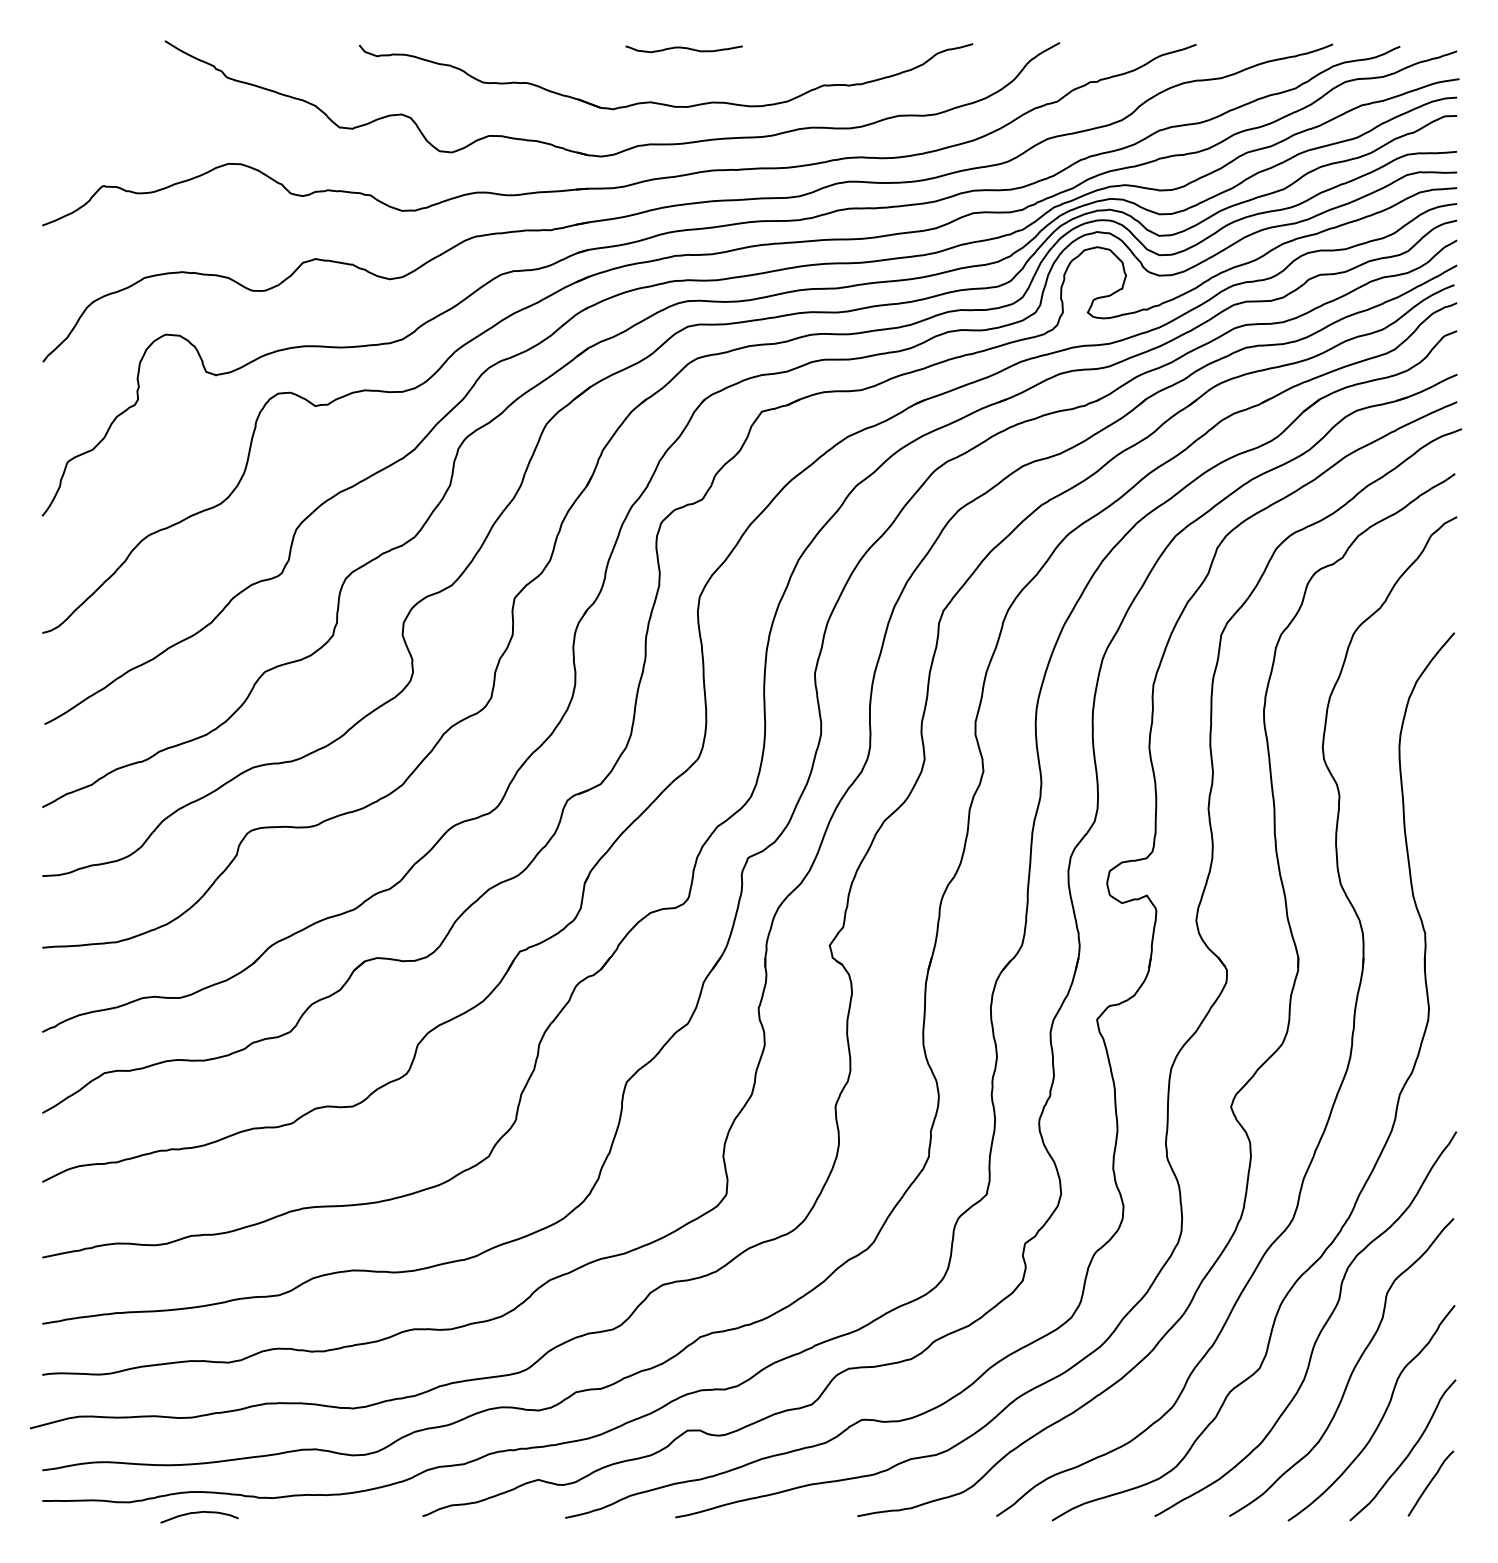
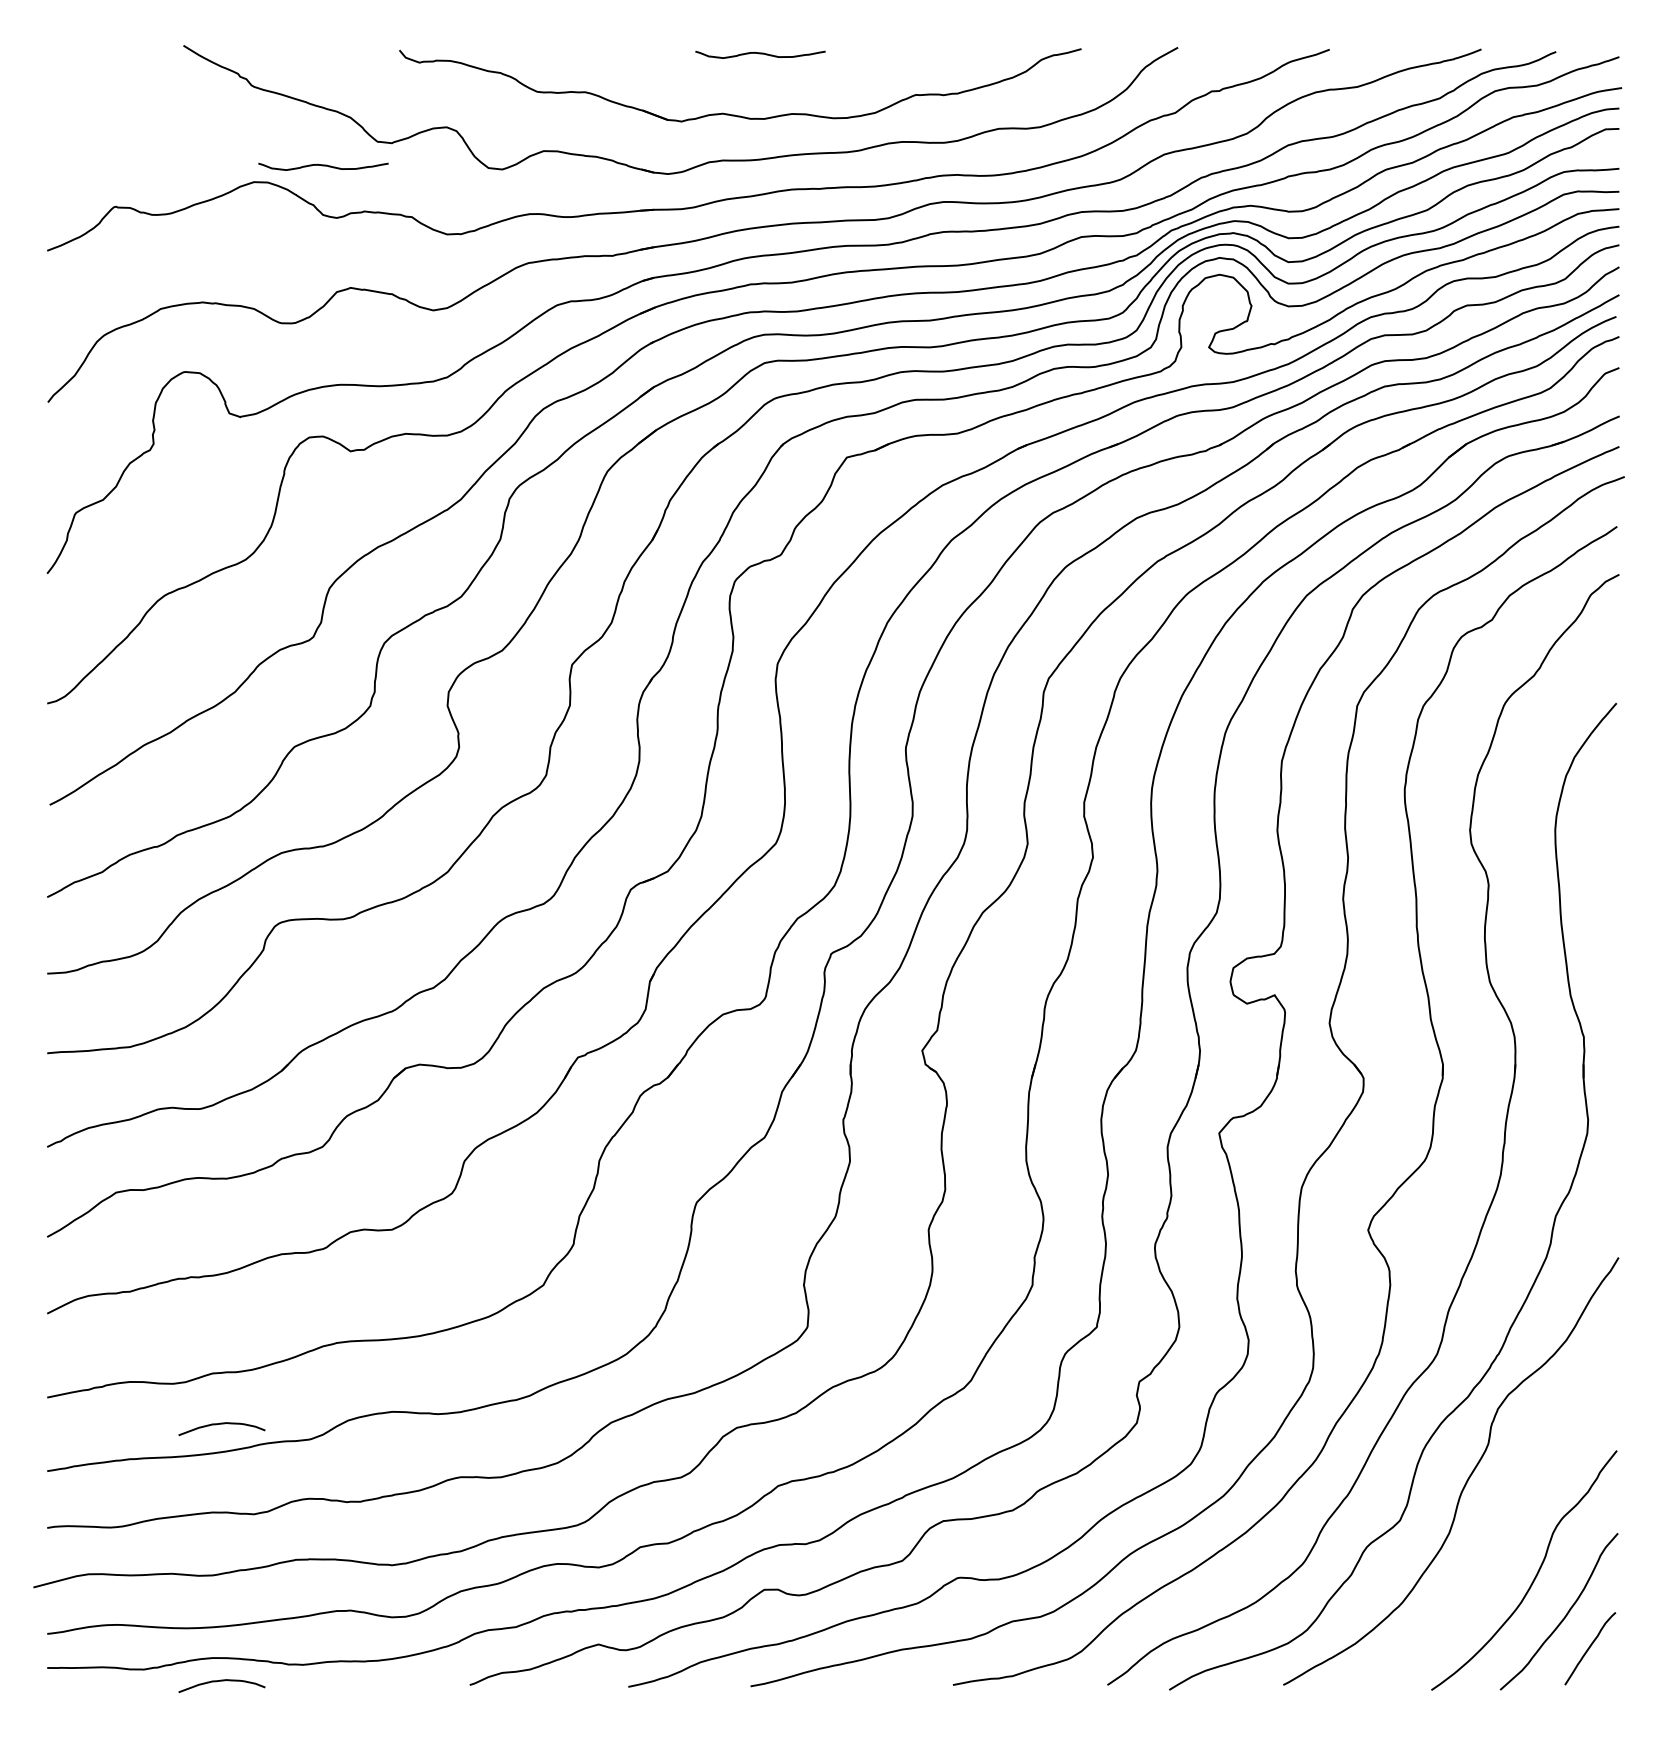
curve: (290, 149) -> (323, 166), added
curve: (199, 1281) -> (221, 1424), added
curve: (1351, 1372) -> (1501, 1525), removed

